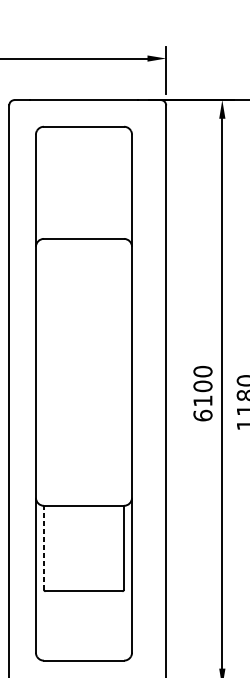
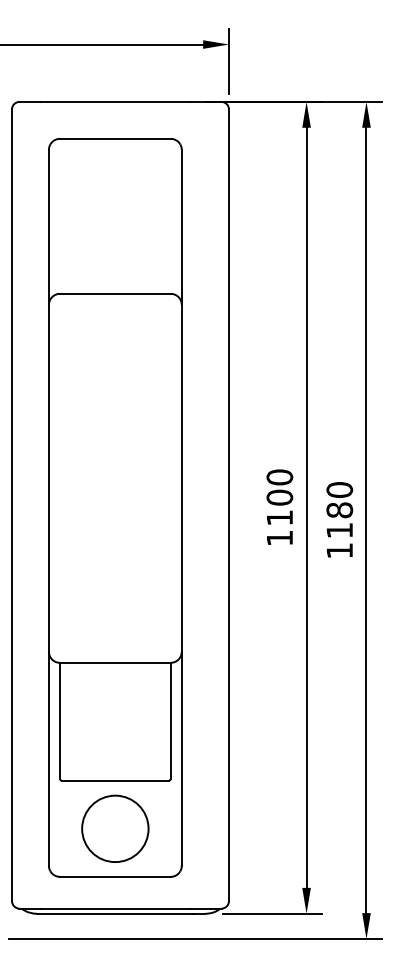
text: (202, 415) -> (279, 538), 6100 -> 1100
line: (44, 547) -> (60, 720), dashed -> solid
circle: (84, 625) -> (115, 828), added

